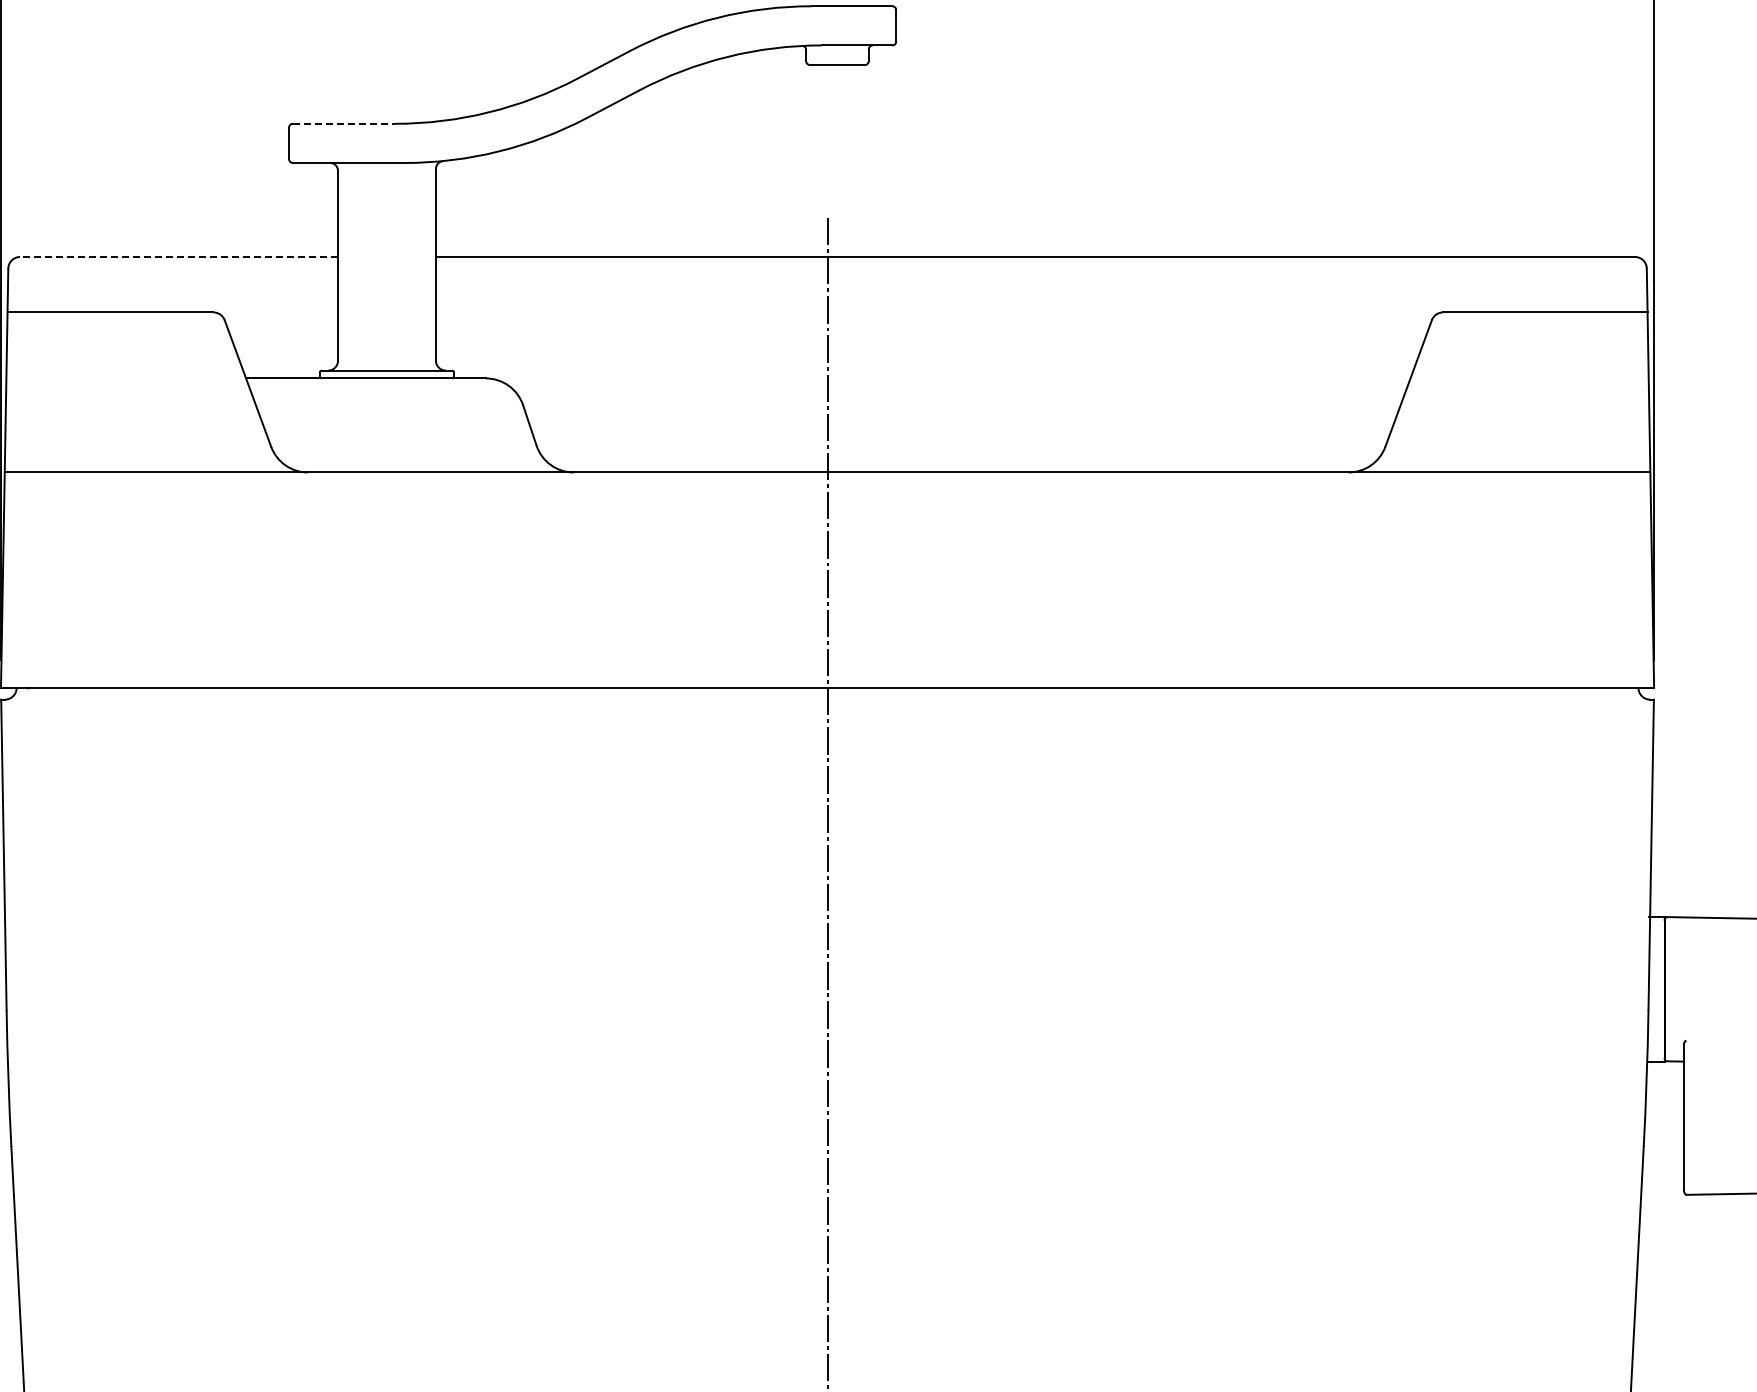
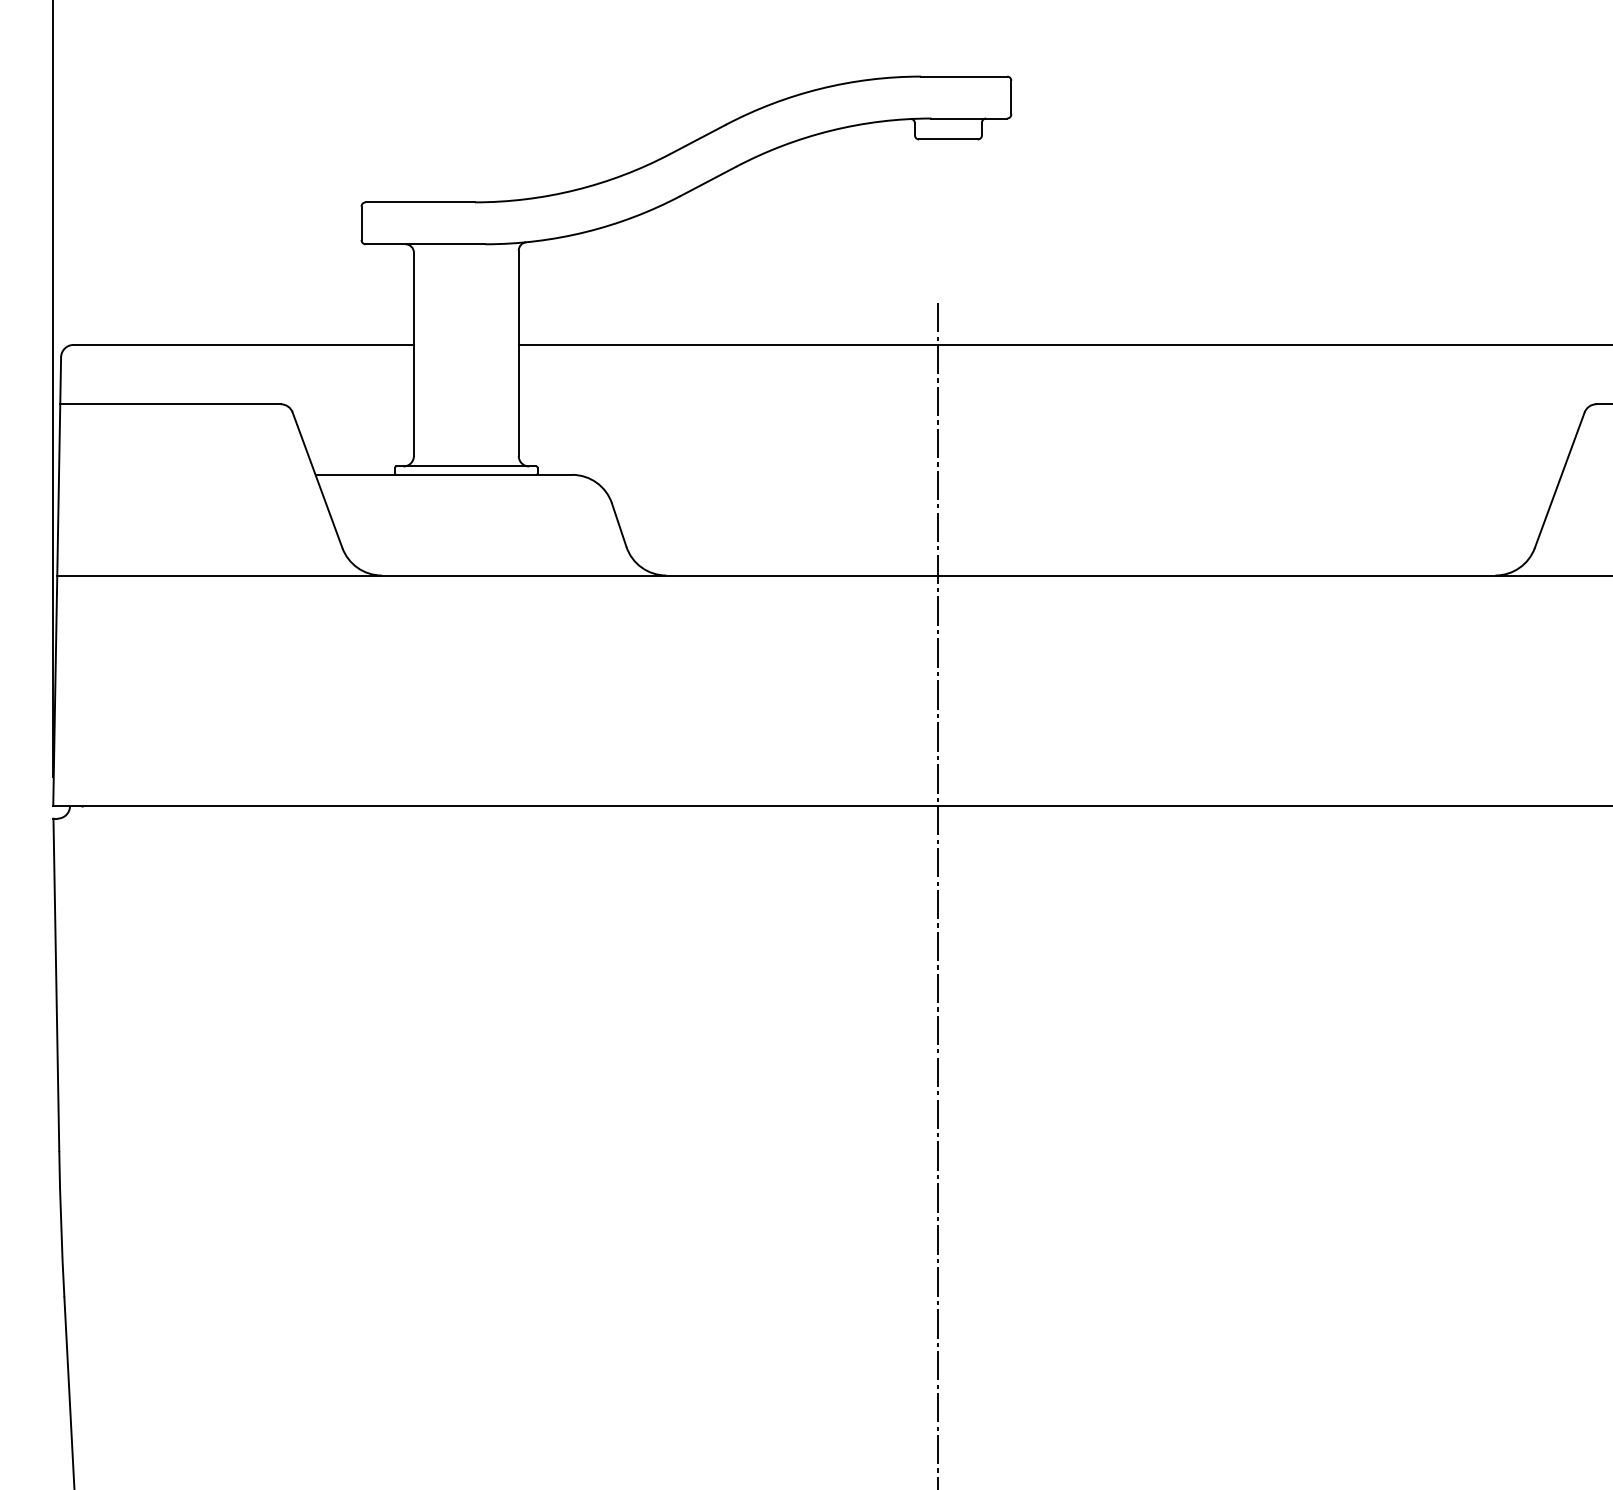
line: (344, 123) -> (420, 202), dashed -> solid
line: (179, 257) -> (244, 345), dashed -> solid

